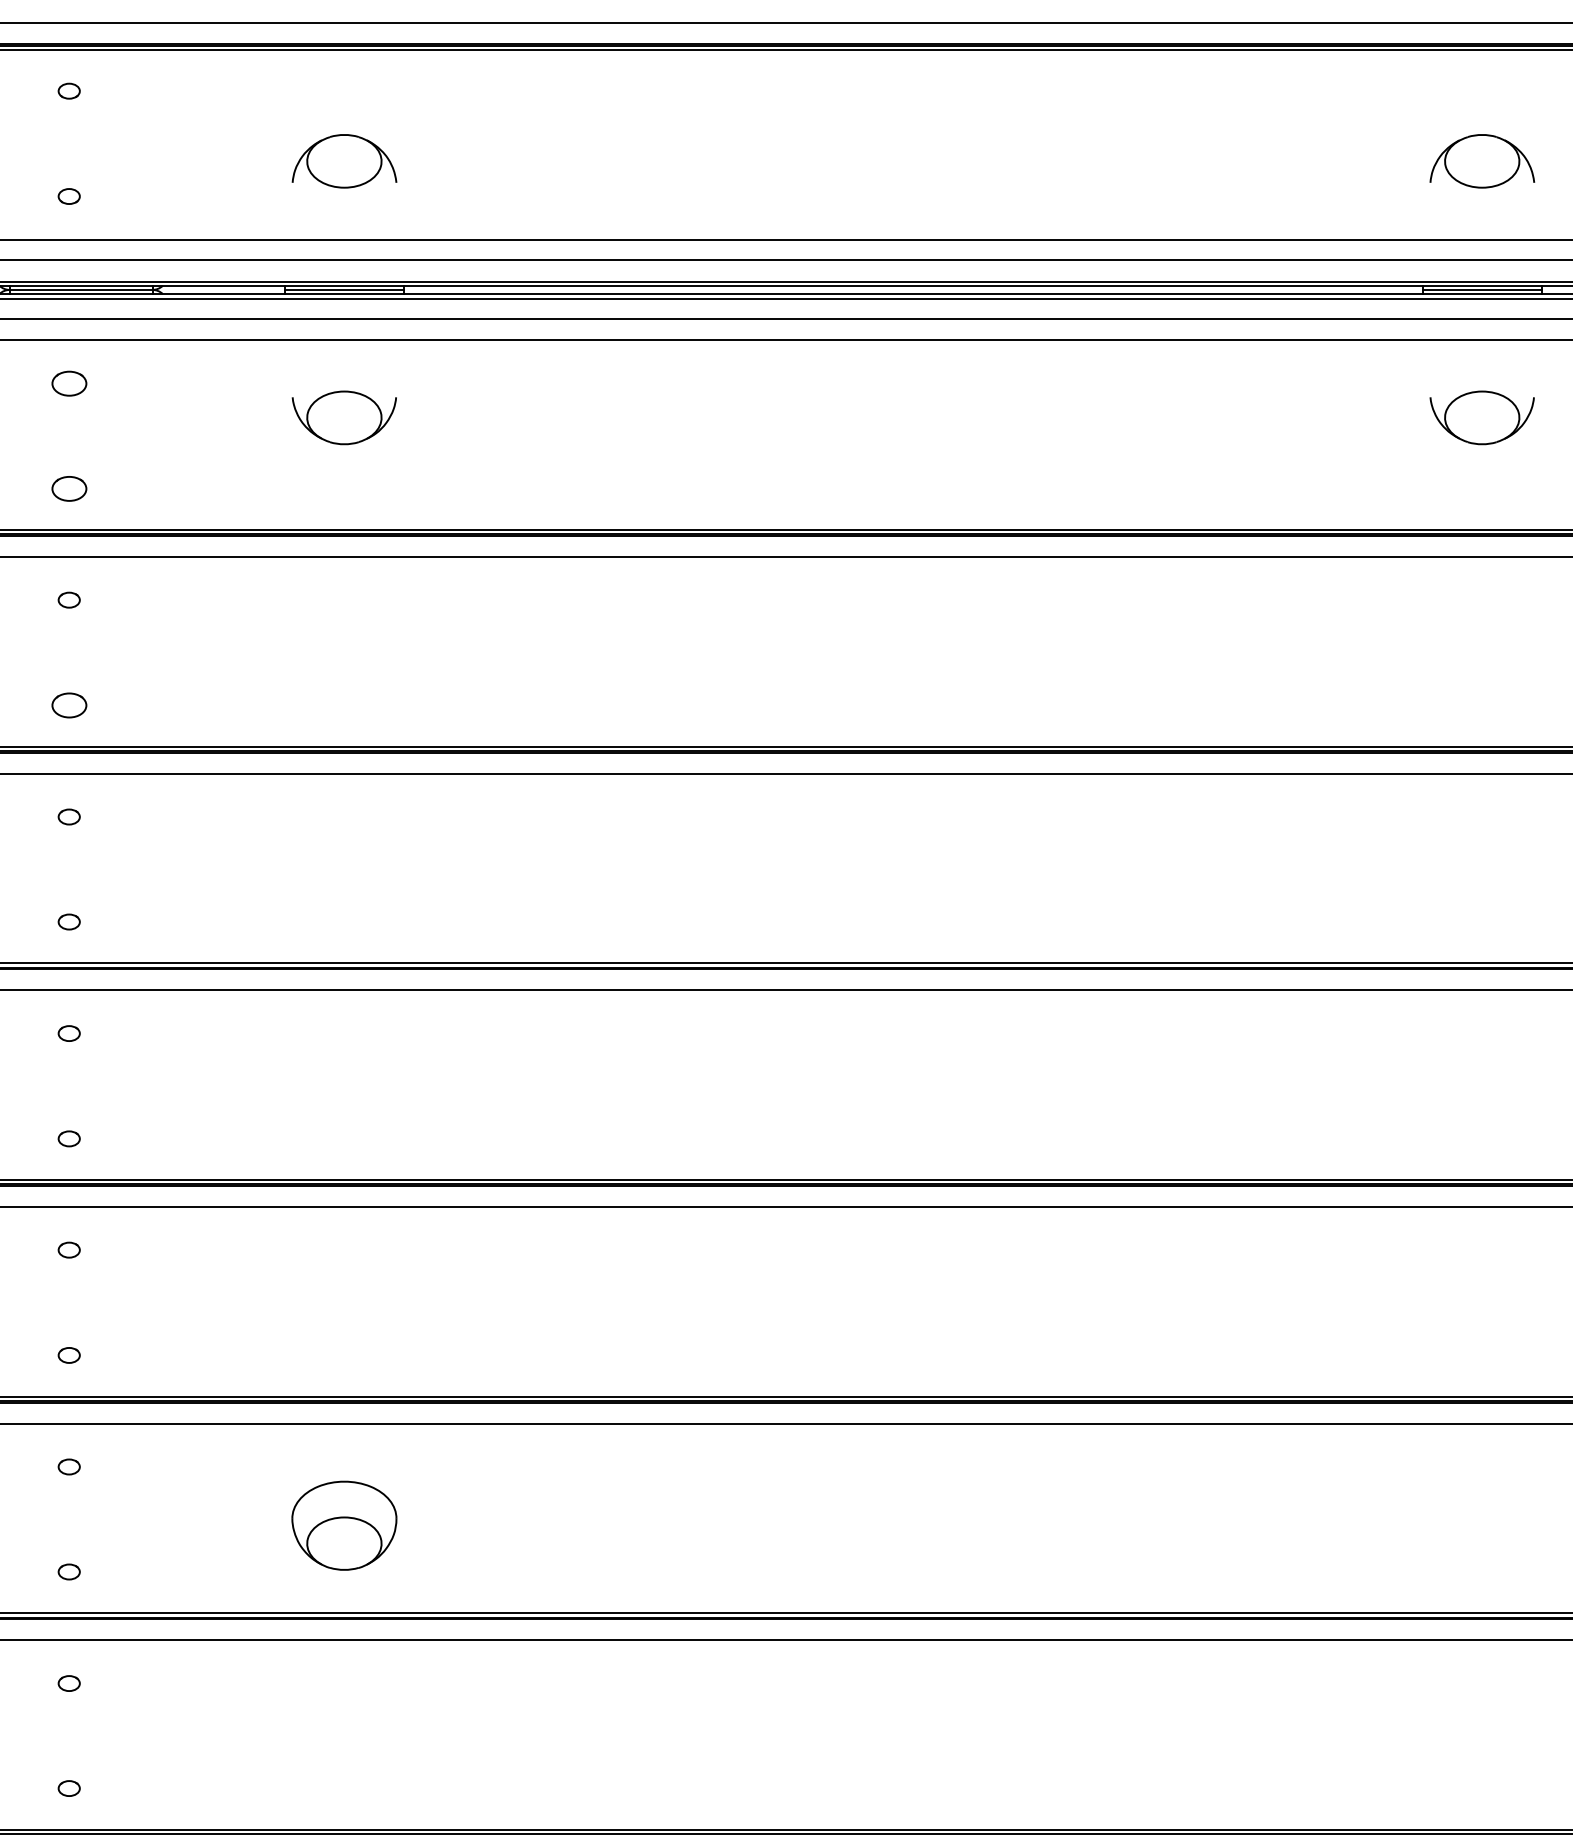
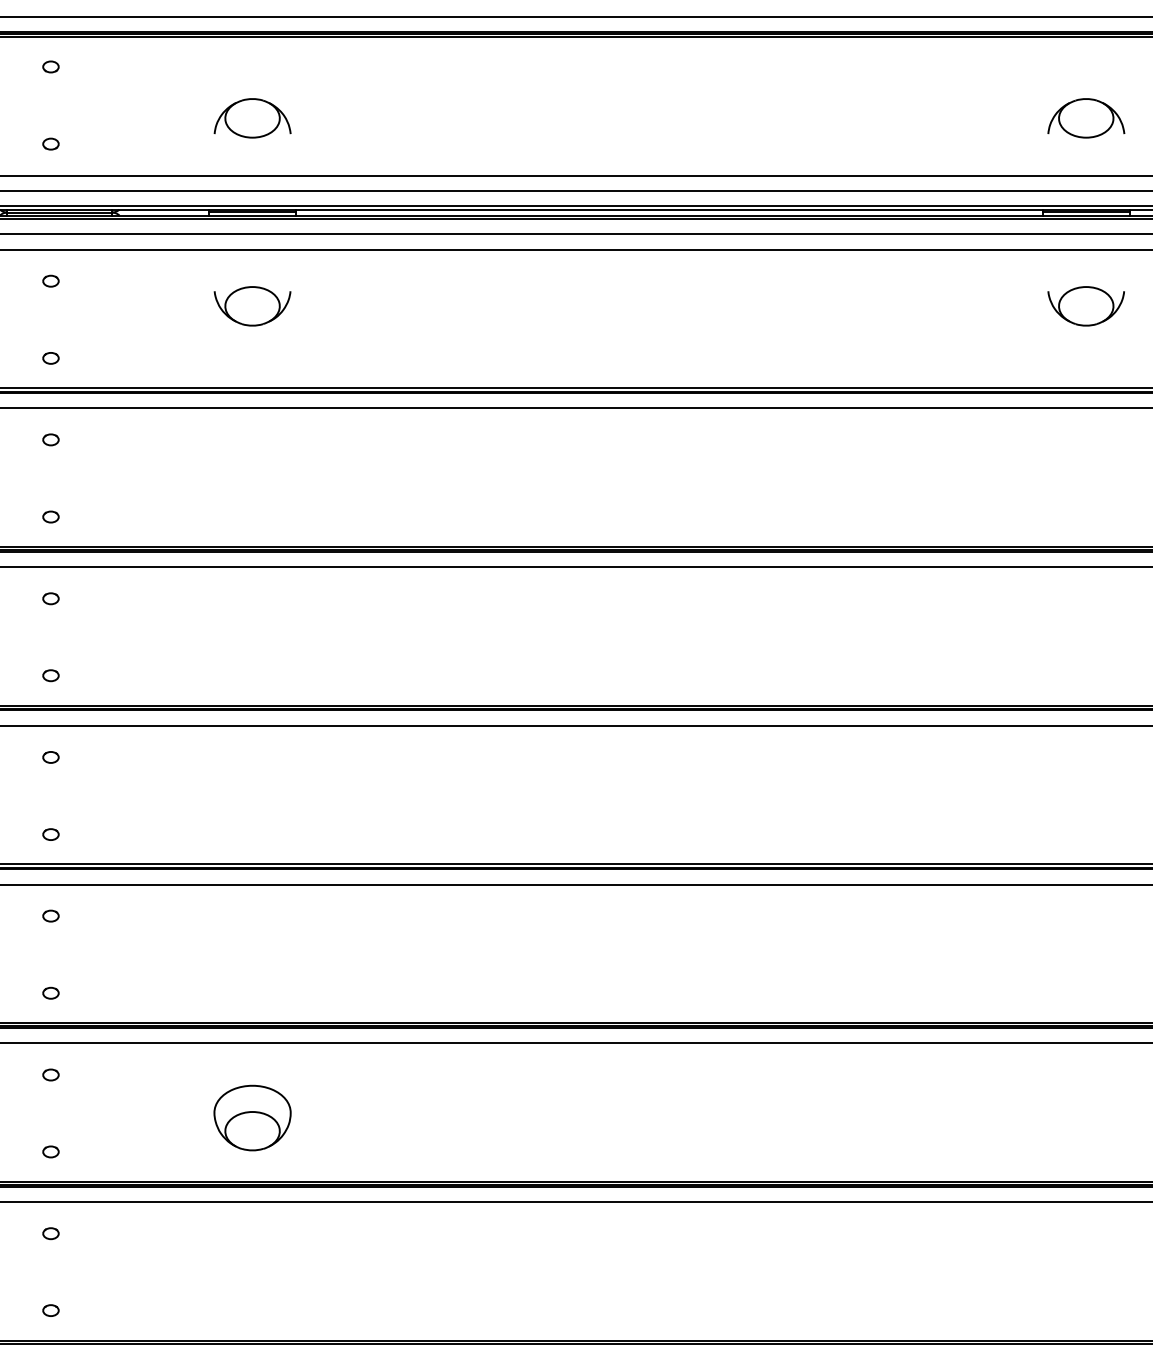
part: (68, 383) -> (50, 281), size x0.62
part: (68, 488) -> (50, 358), size x0.62
part: (68, 705) -> (50, 517), size x0.62

